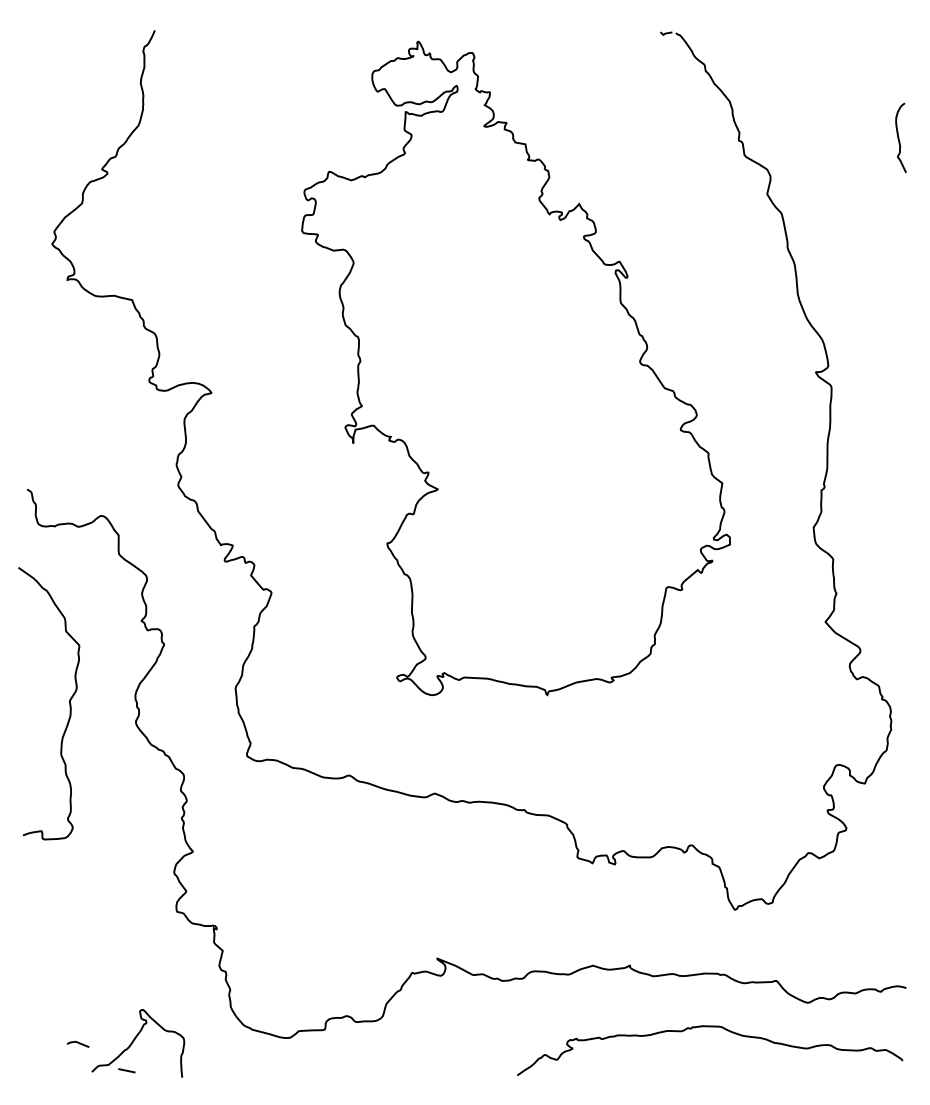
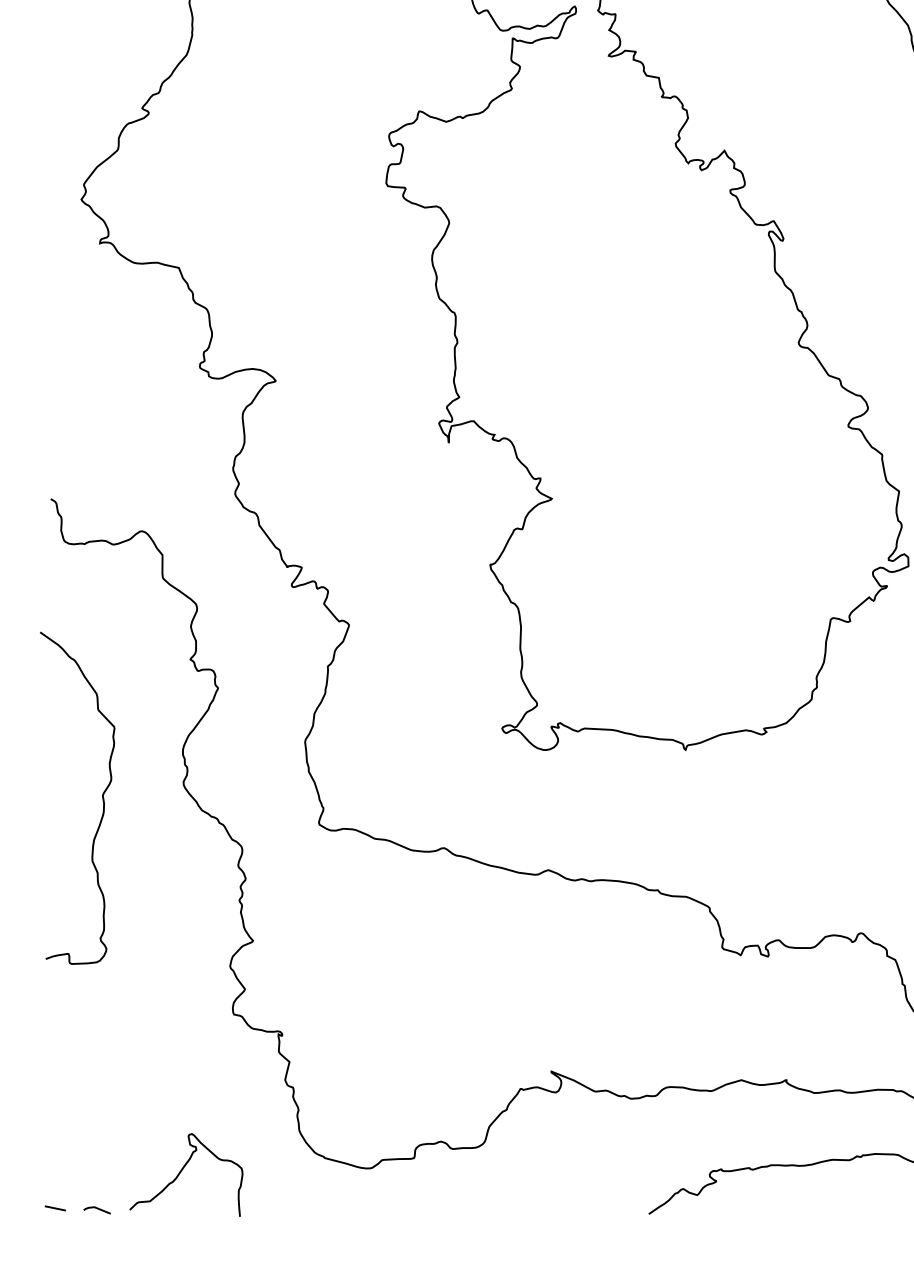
curve: (69, 703) -> (102, 798), moved
line: (77, 1043) -> (96, 1209), moved
line: (126, 1070) -> (54, 1208), moved

